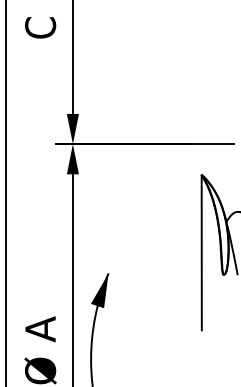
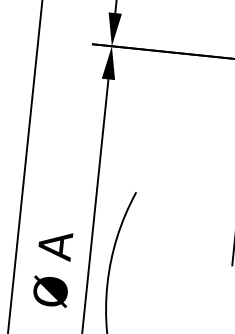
fill: (99, 290) -> (124, 210), removed

